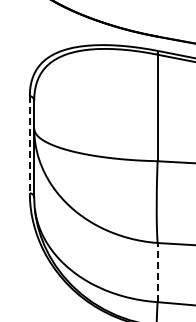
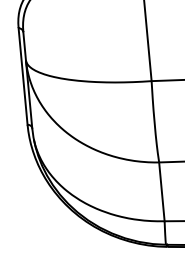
line: (29, 144) -> (22, 76), dashed -> solid
line: (157, 272) -> (161, 191), dashed -> solid

